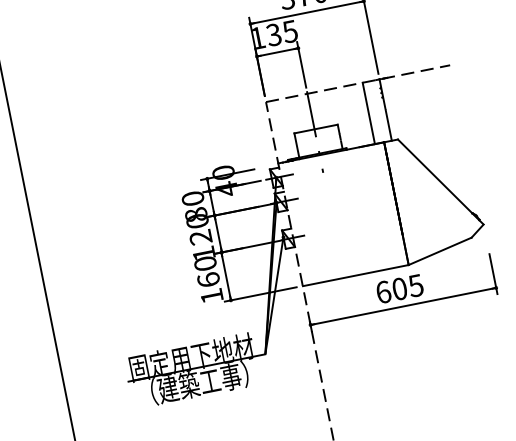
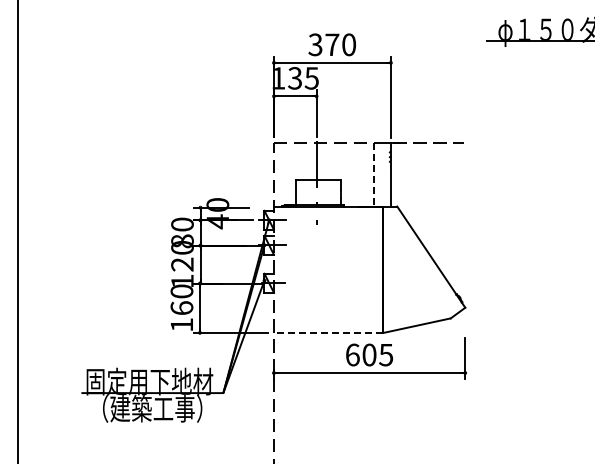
line: (368, 113) -> (373, 174), solid -> dashed
line: (354, 276) -> (327, 333), solid -> dashed

